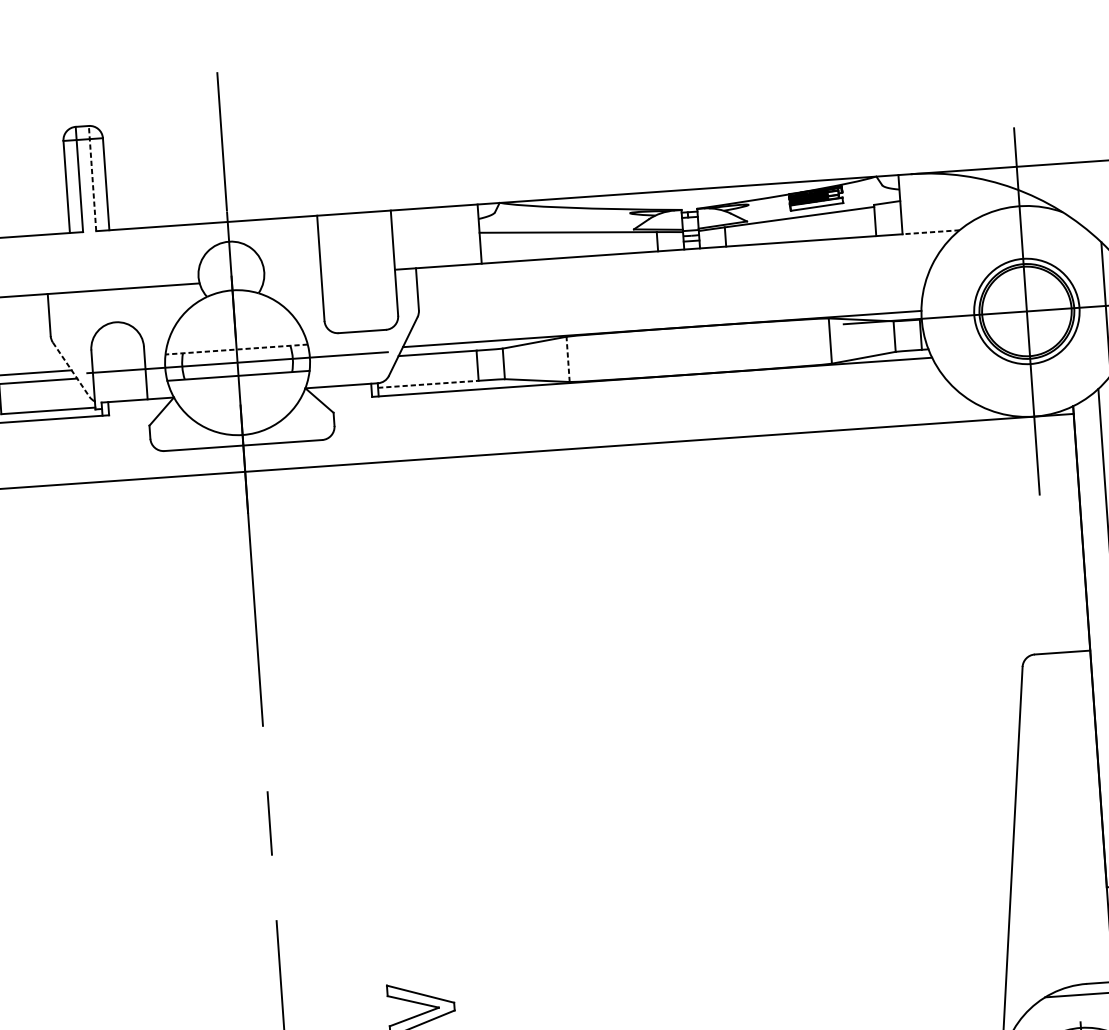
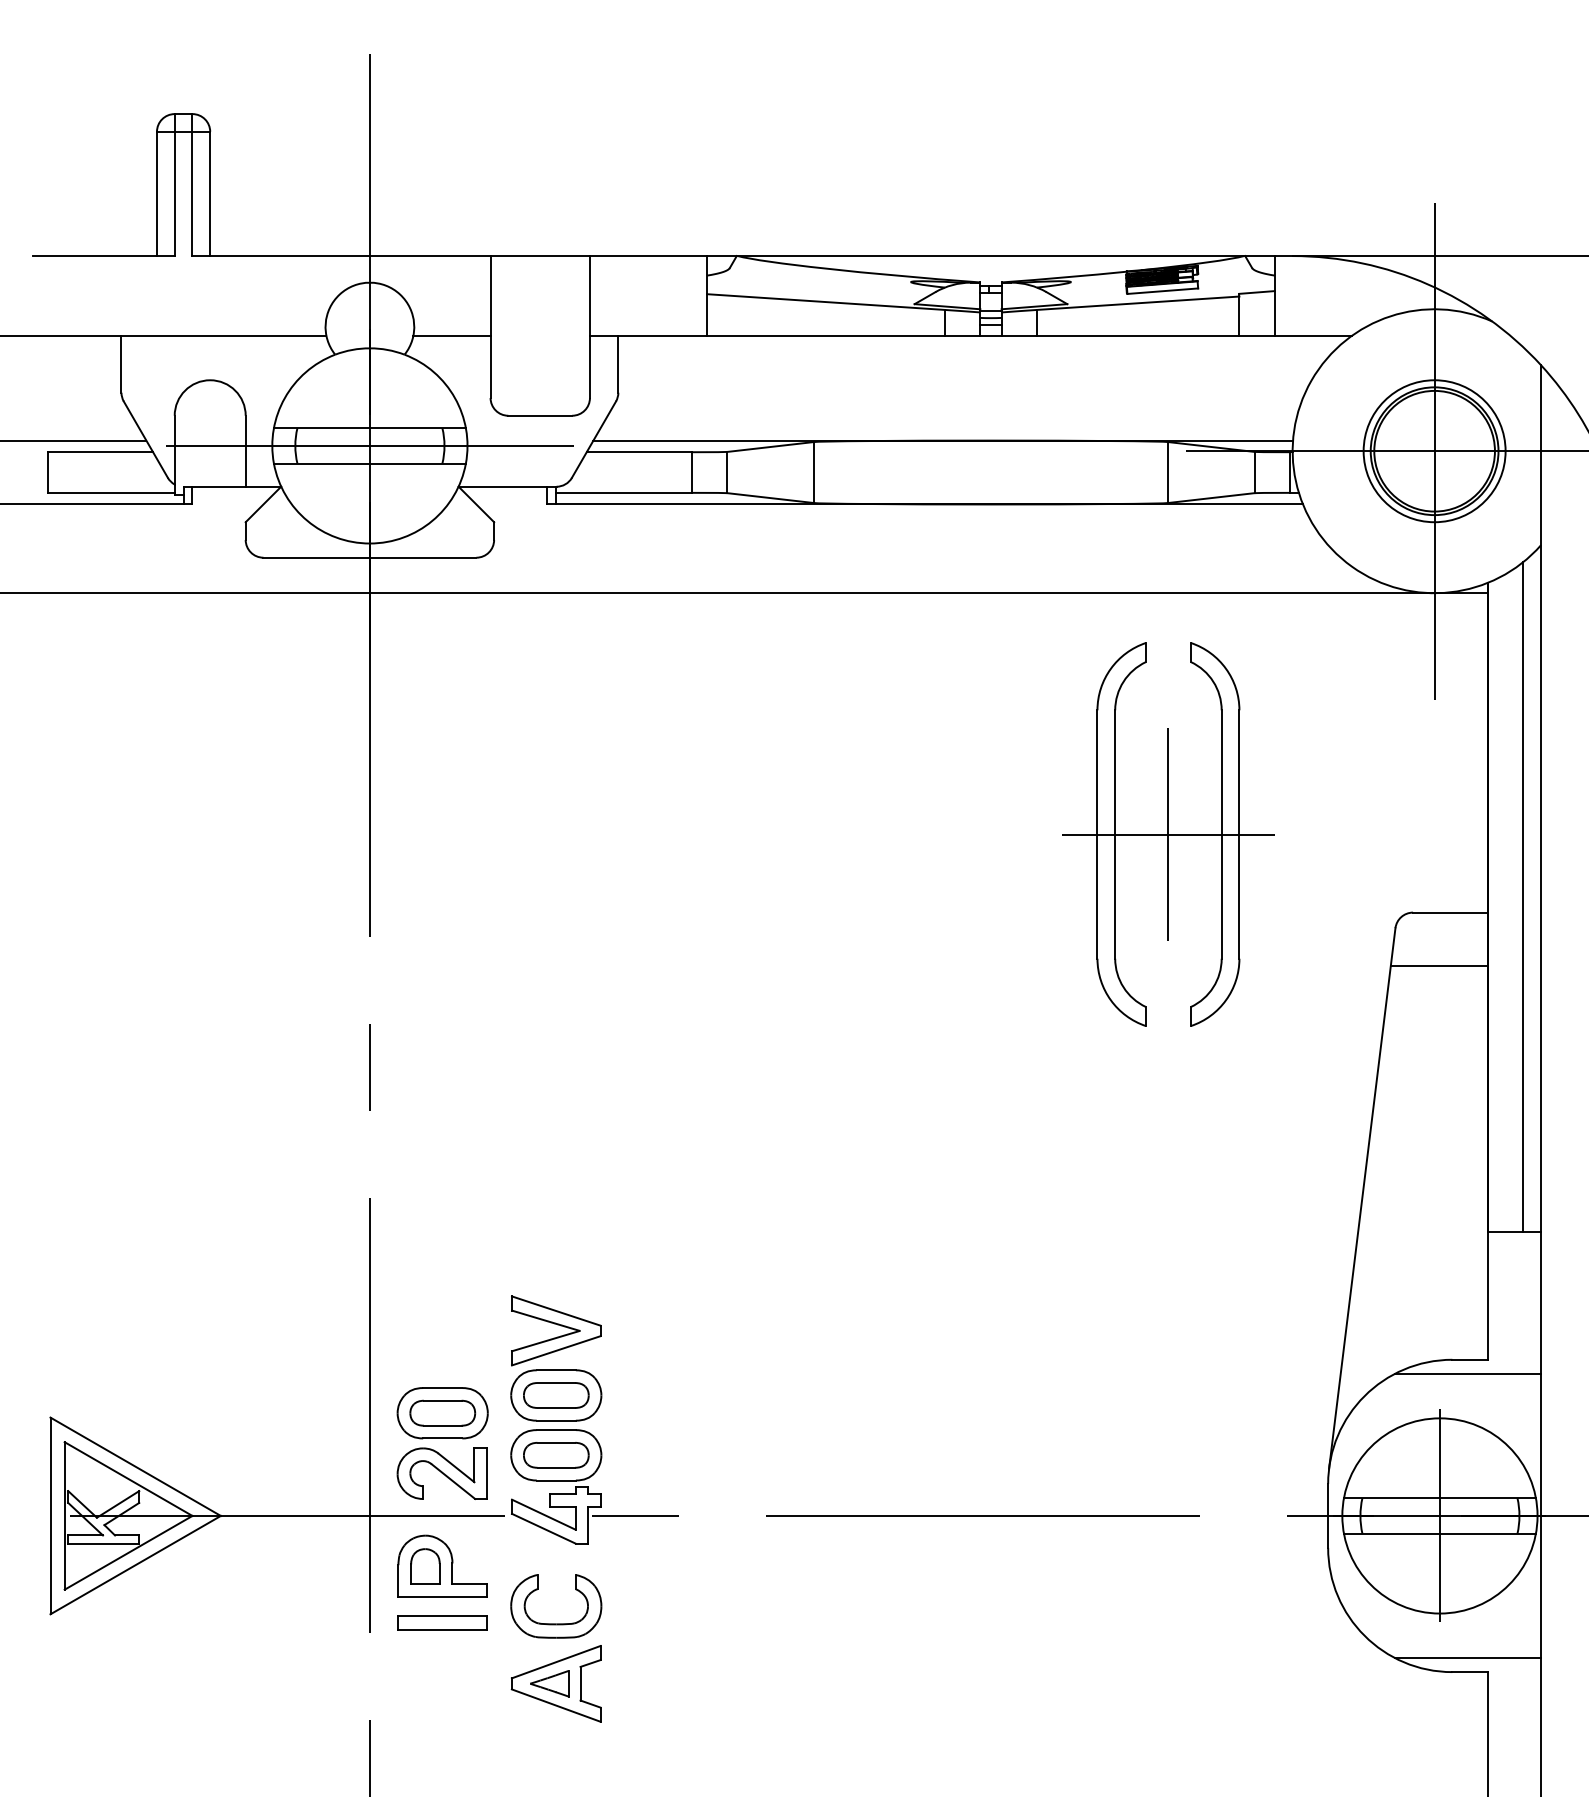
line: (92, 178) -> (192, 185), dashed -> solid
line: (930, 232) -> (1312, 335), dashed -> solid
line: (292, 276) -> (451, 335), added
line: (236, 349) -> (369, 428), dashed -> solid
line: (568, 359) -> (814, 472), dashed -> solid
line: (71, 370) -> (146, 440), dashed -> solid
line: (428, 384) -> (624, 492), dashed -> solid
part: (849, 609) -> (1168, 834), added
line: (1056, 693) -> (1438, 966), added

